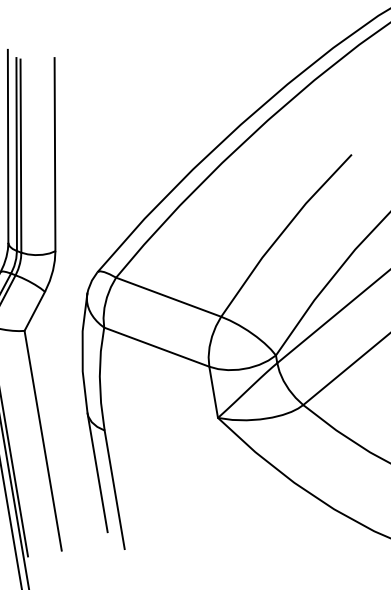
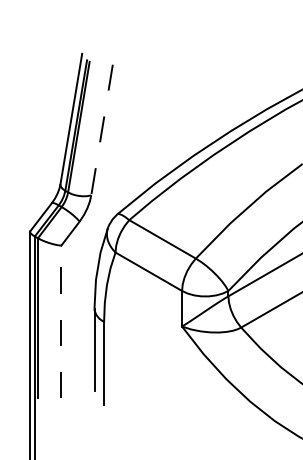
line: (54, 155) -> (101, 130), solid -> dashed
line: (43, 439) -> (61, 321), solid -> dashed

